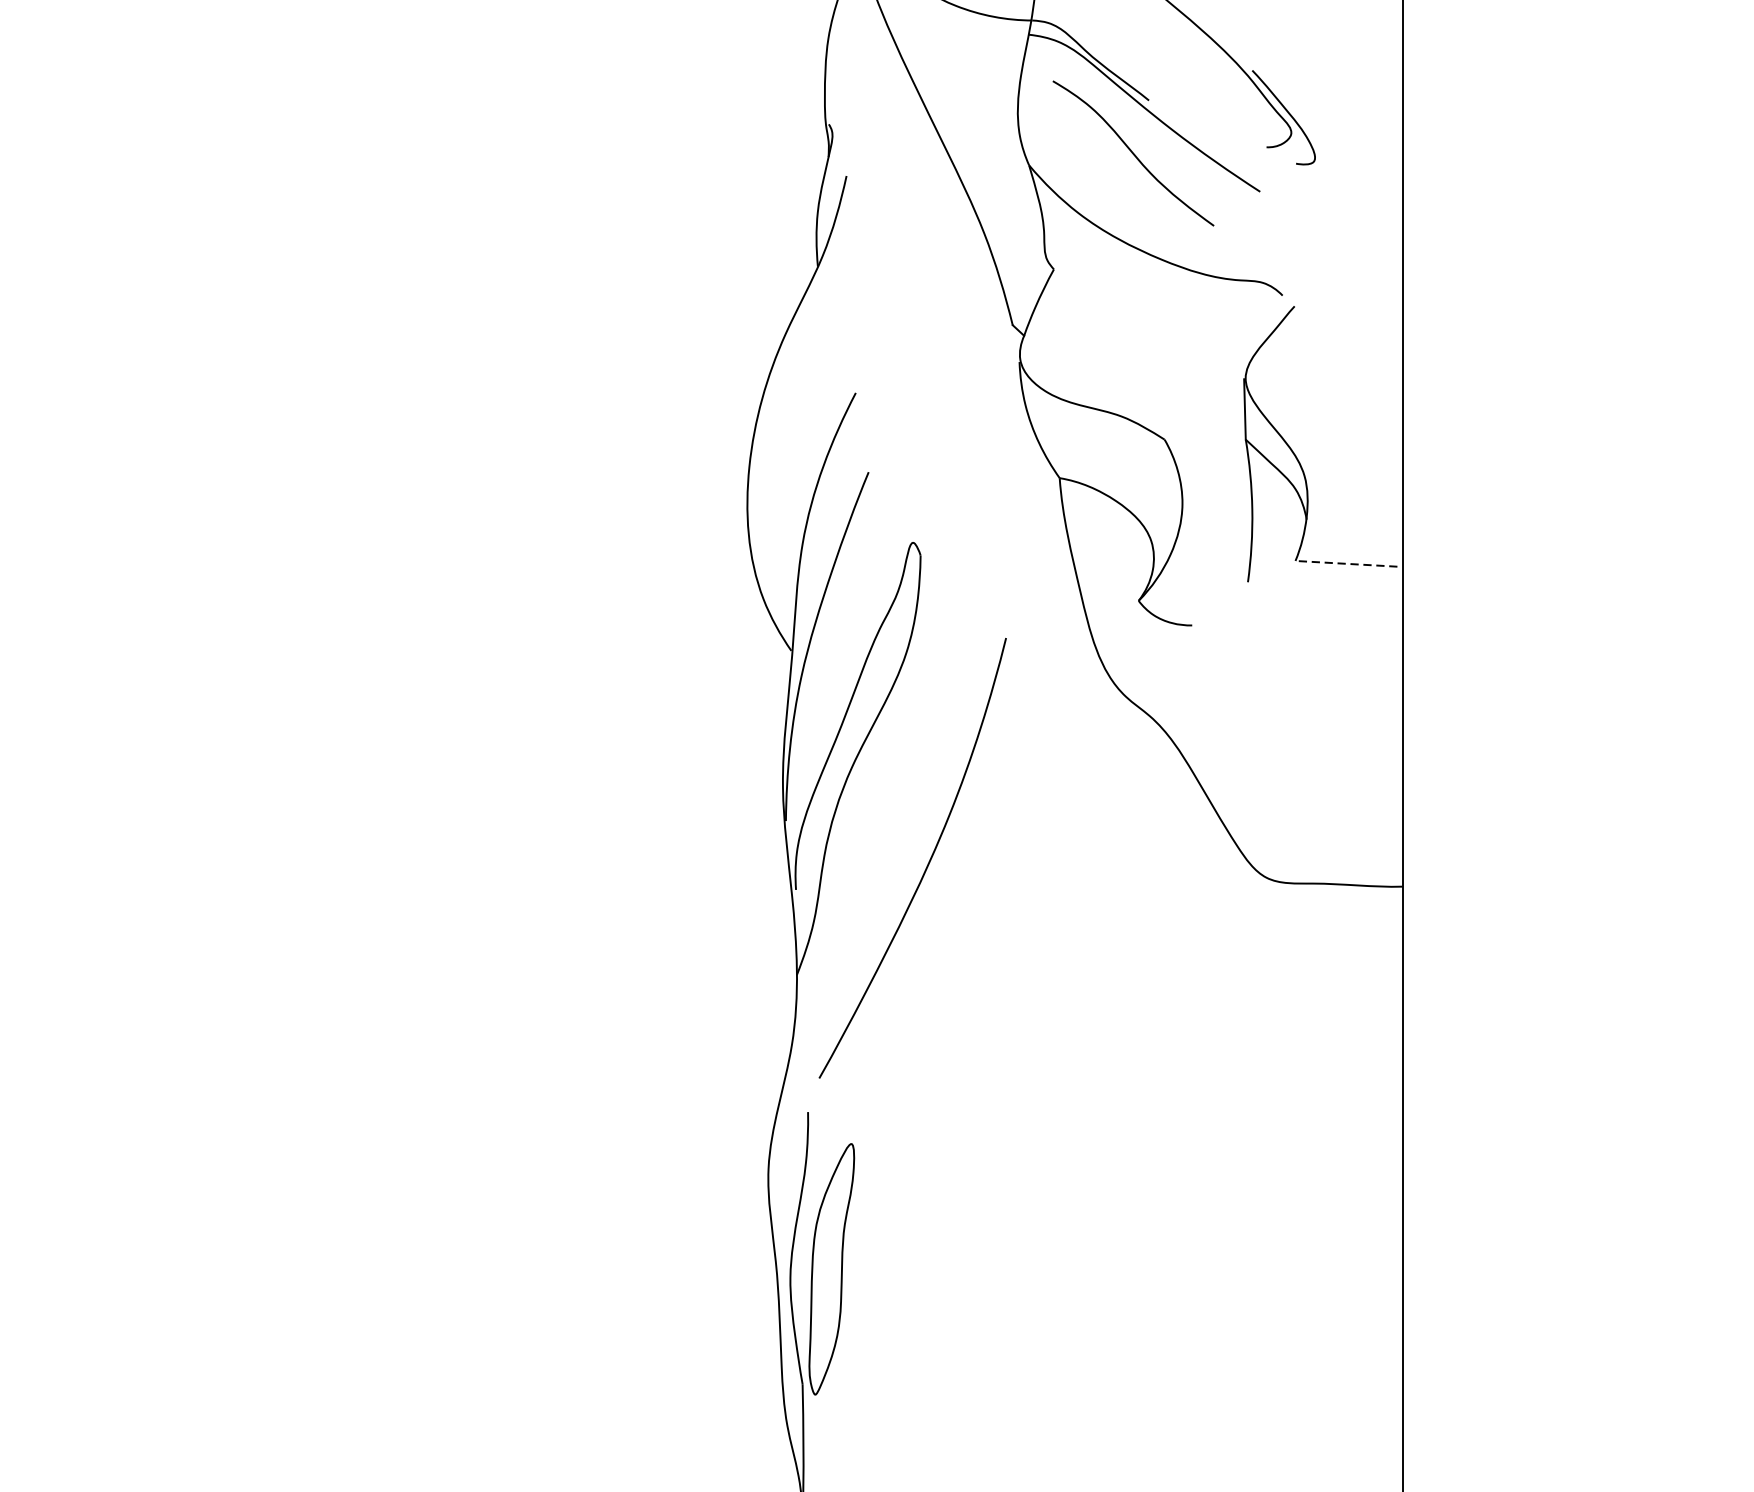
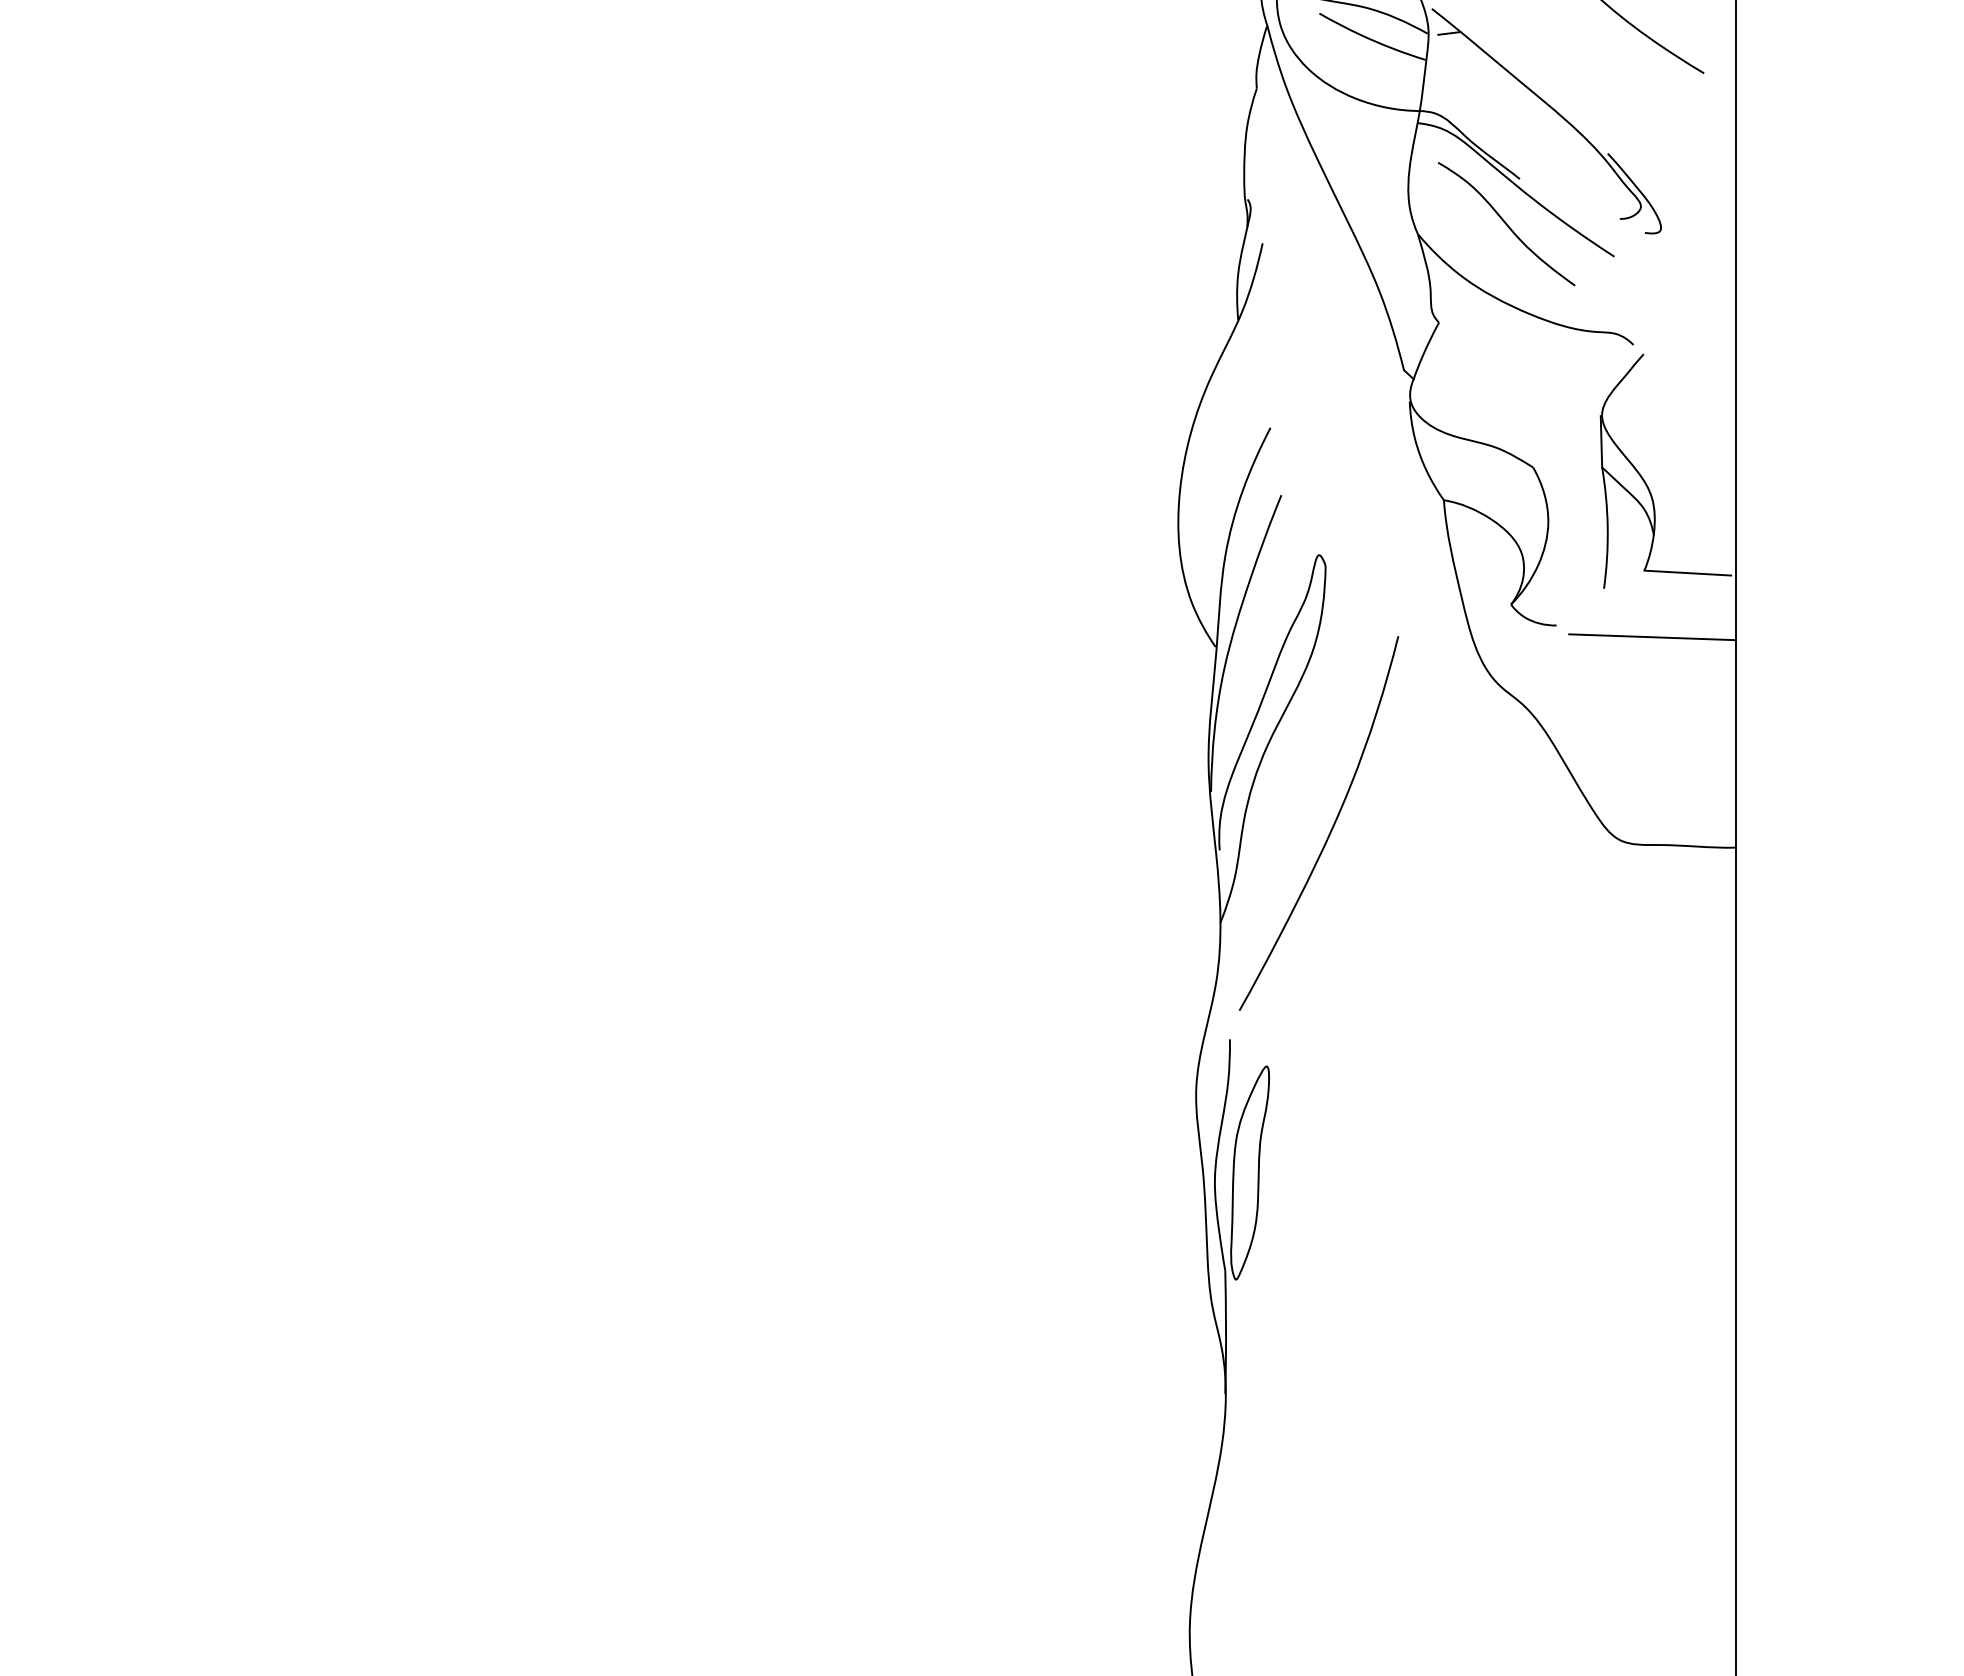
line: (1346, 564) -> (1687, 573), dashed -> solid
line: (1303, 639) -> (1651, 637), added

